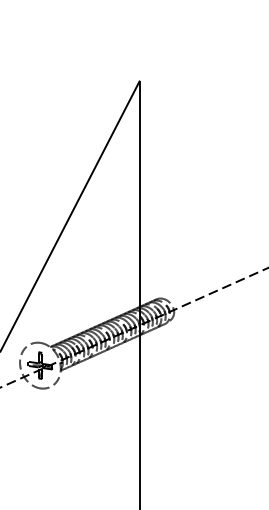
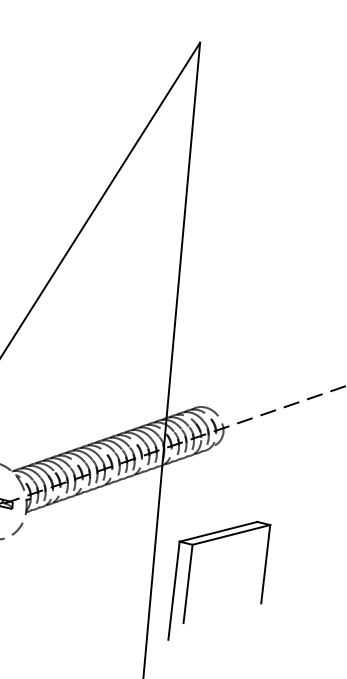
part: (162, 401) -> (190, 578), added

